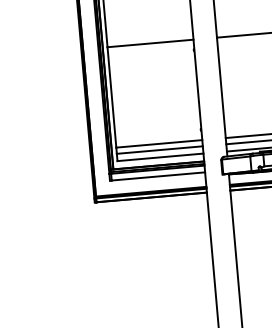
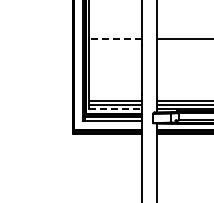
line: (150, 42) -> (115, 38), solid -> dashed
line: (160, 157) -> (115, 109), solid -> dashed

